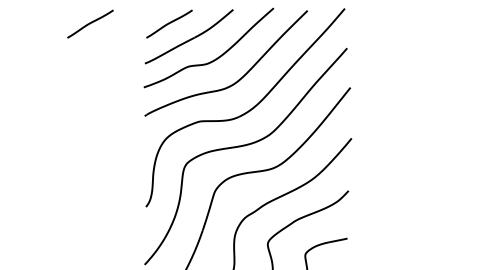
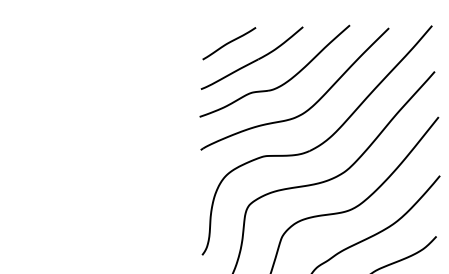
curve: (90, 23) -> (138, 42), removed

